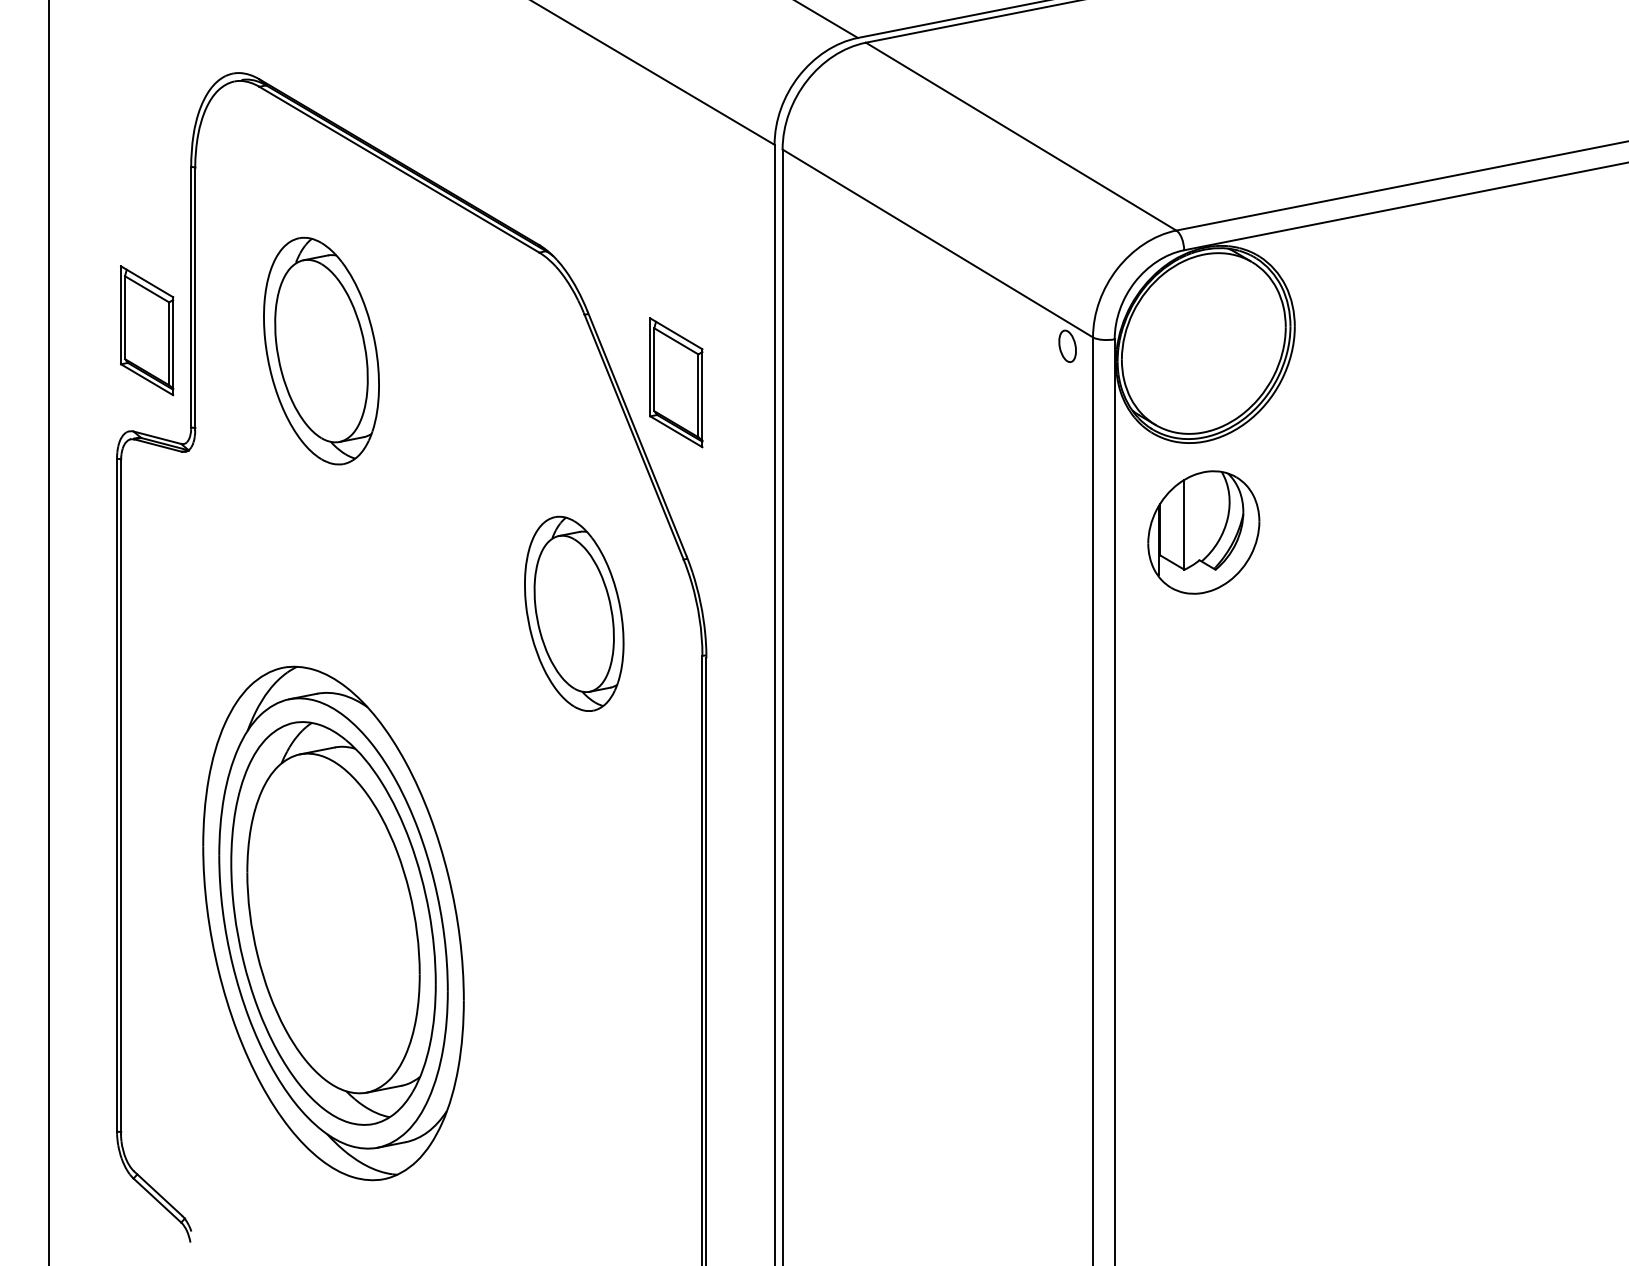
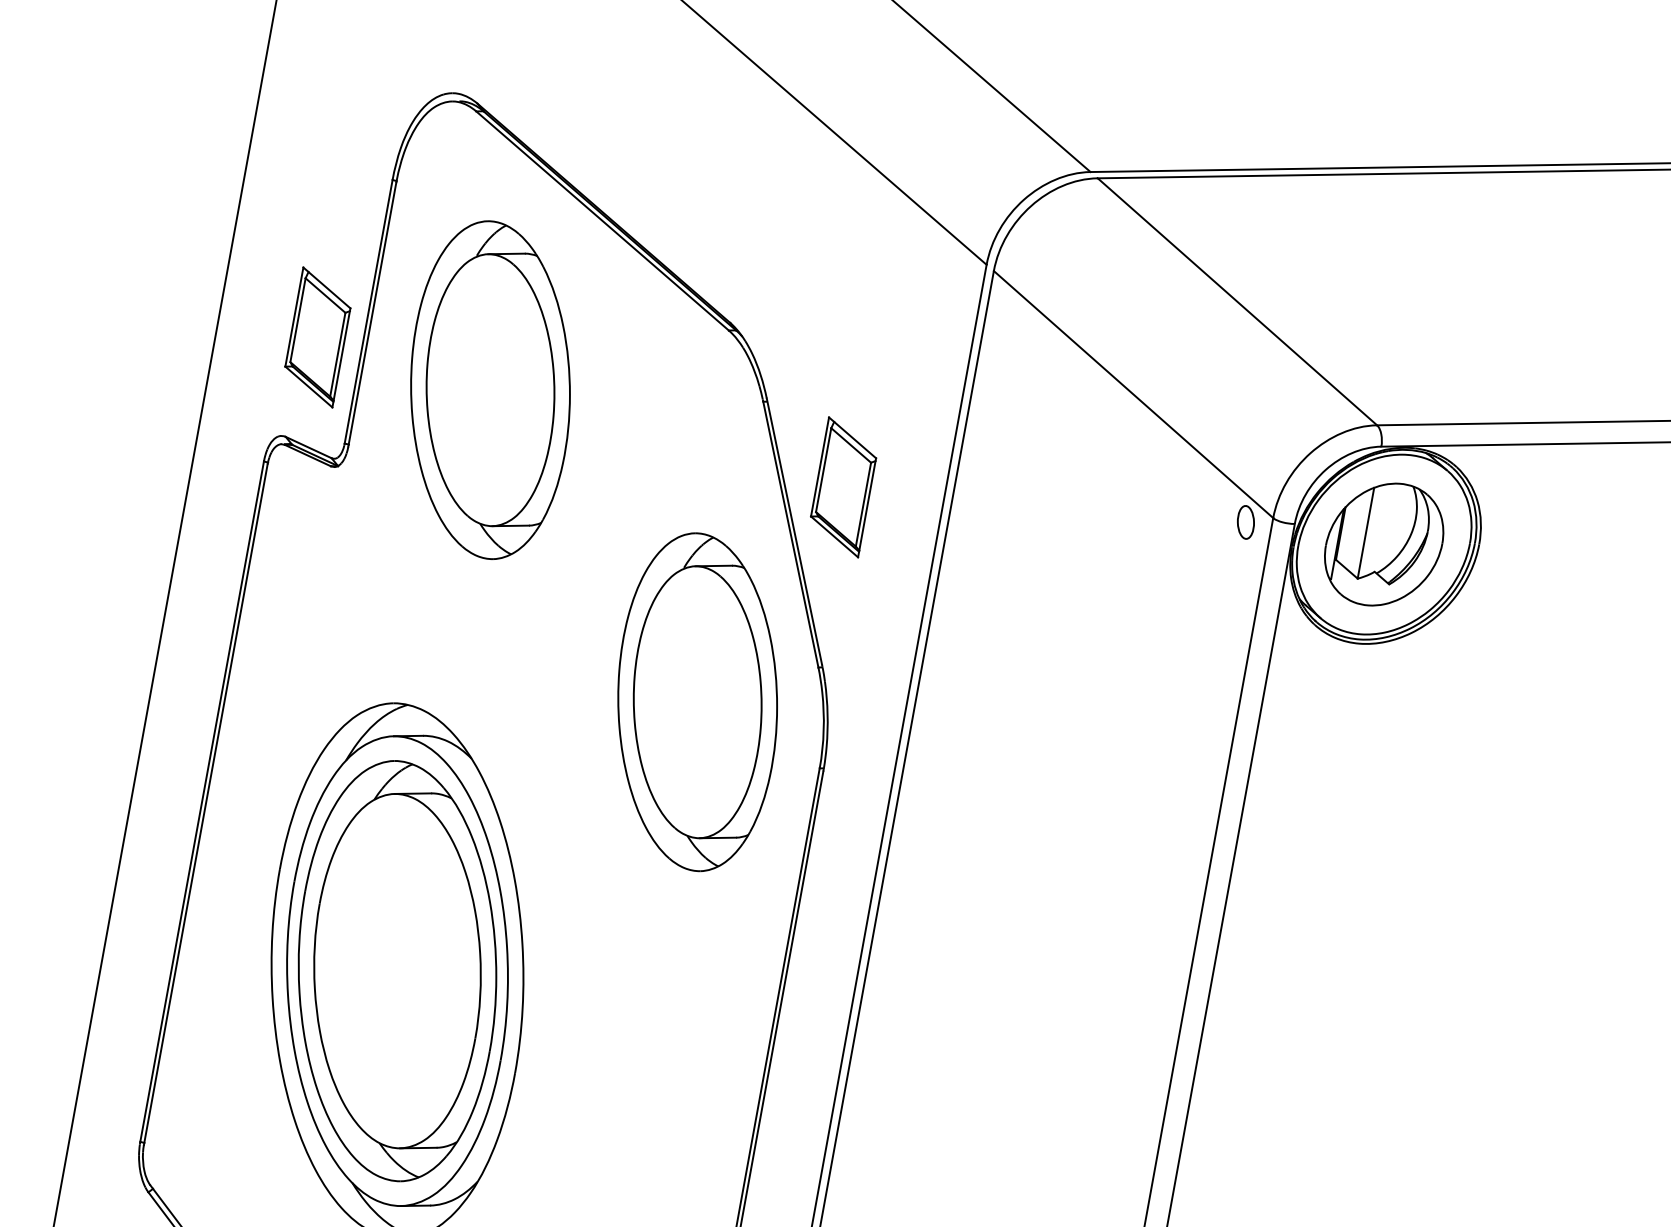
part: (321, 350) -> (490, 389), size x1.43
part: (1203, 532) -> (1383, 544), moved
part: (574, 613) -> (698, 701), size x1.67

